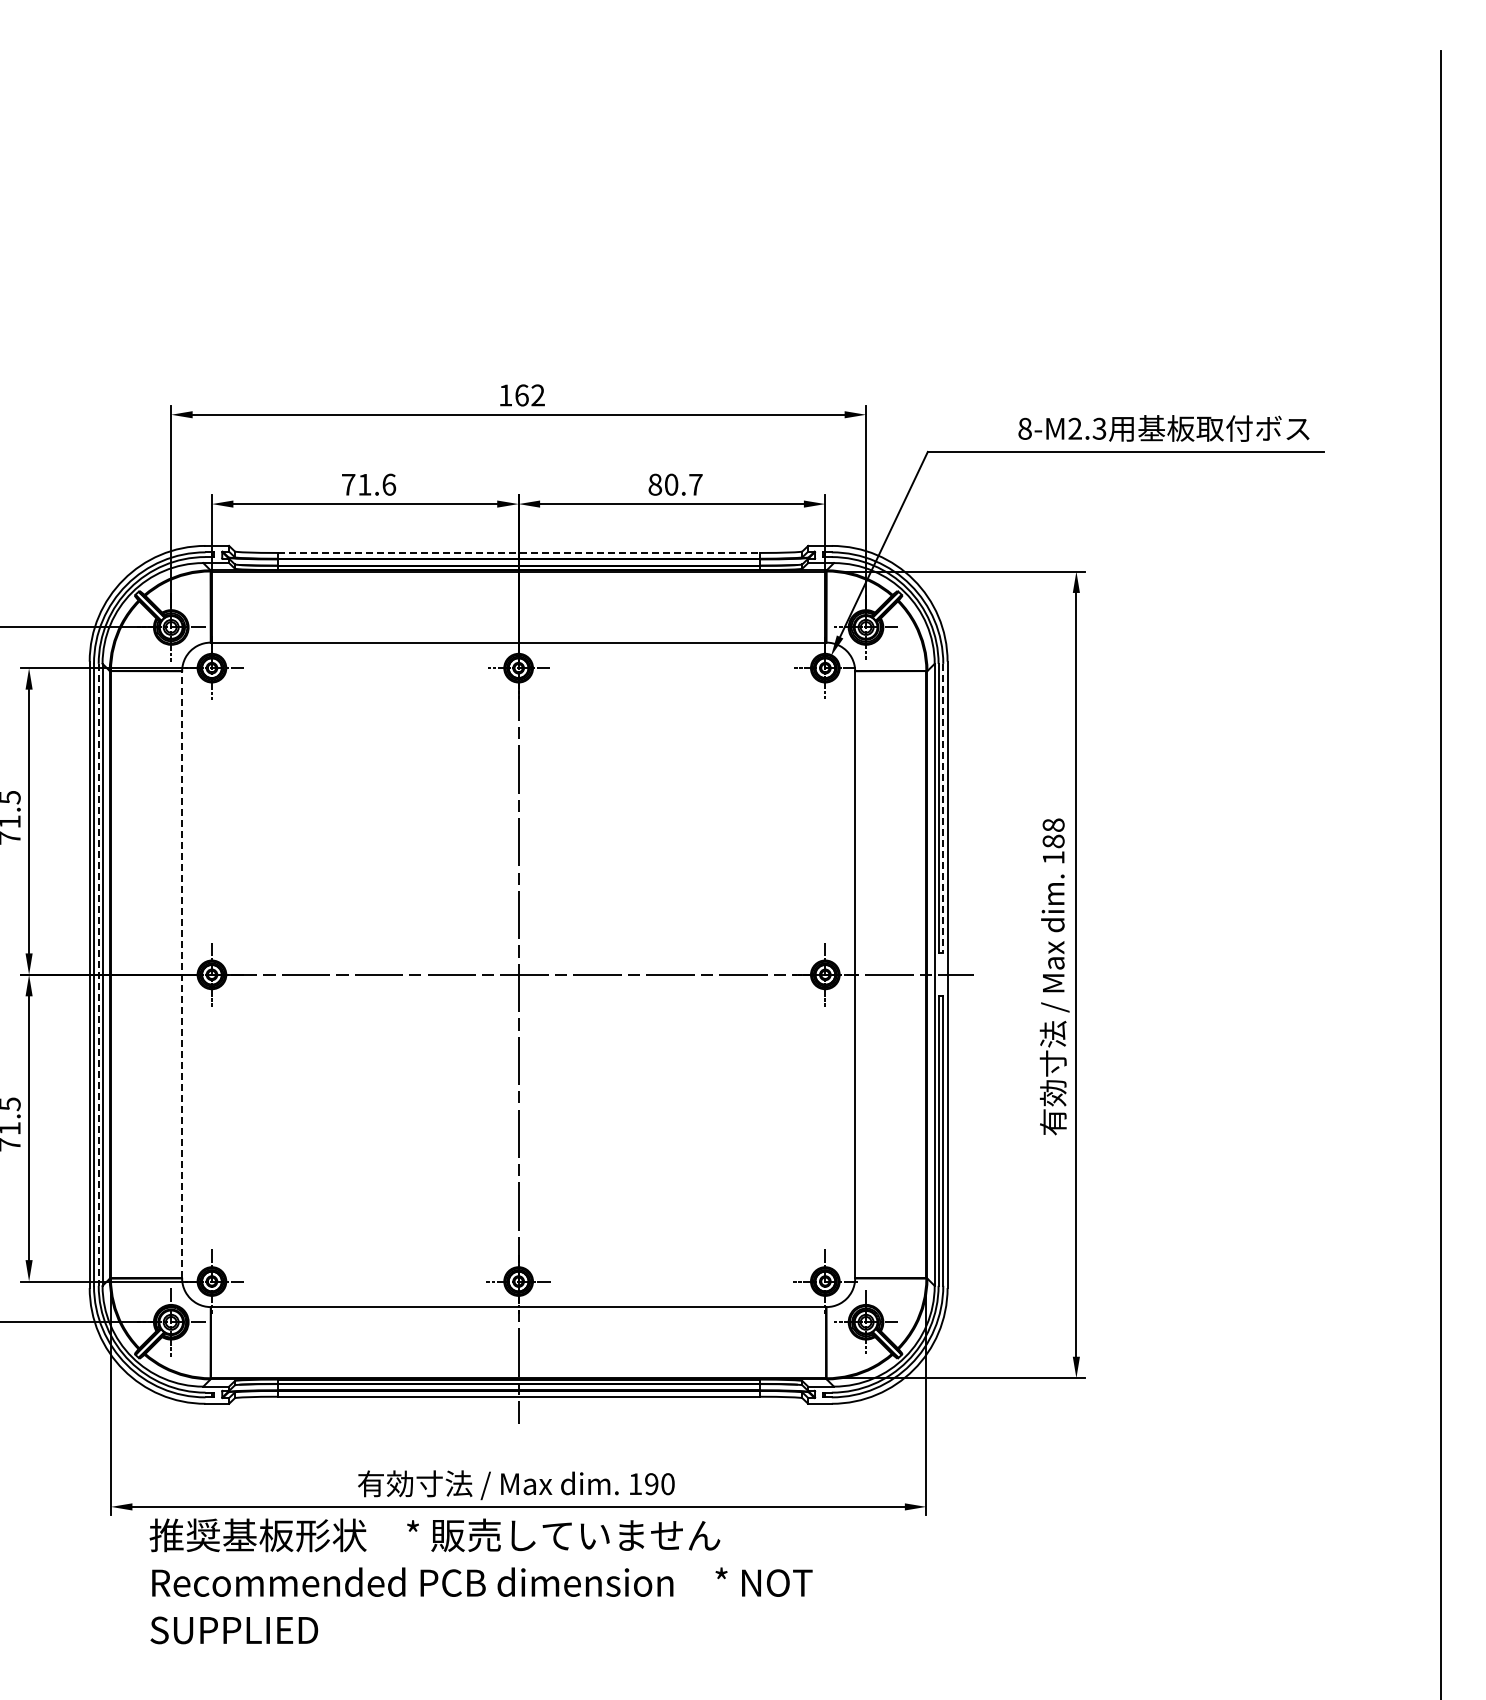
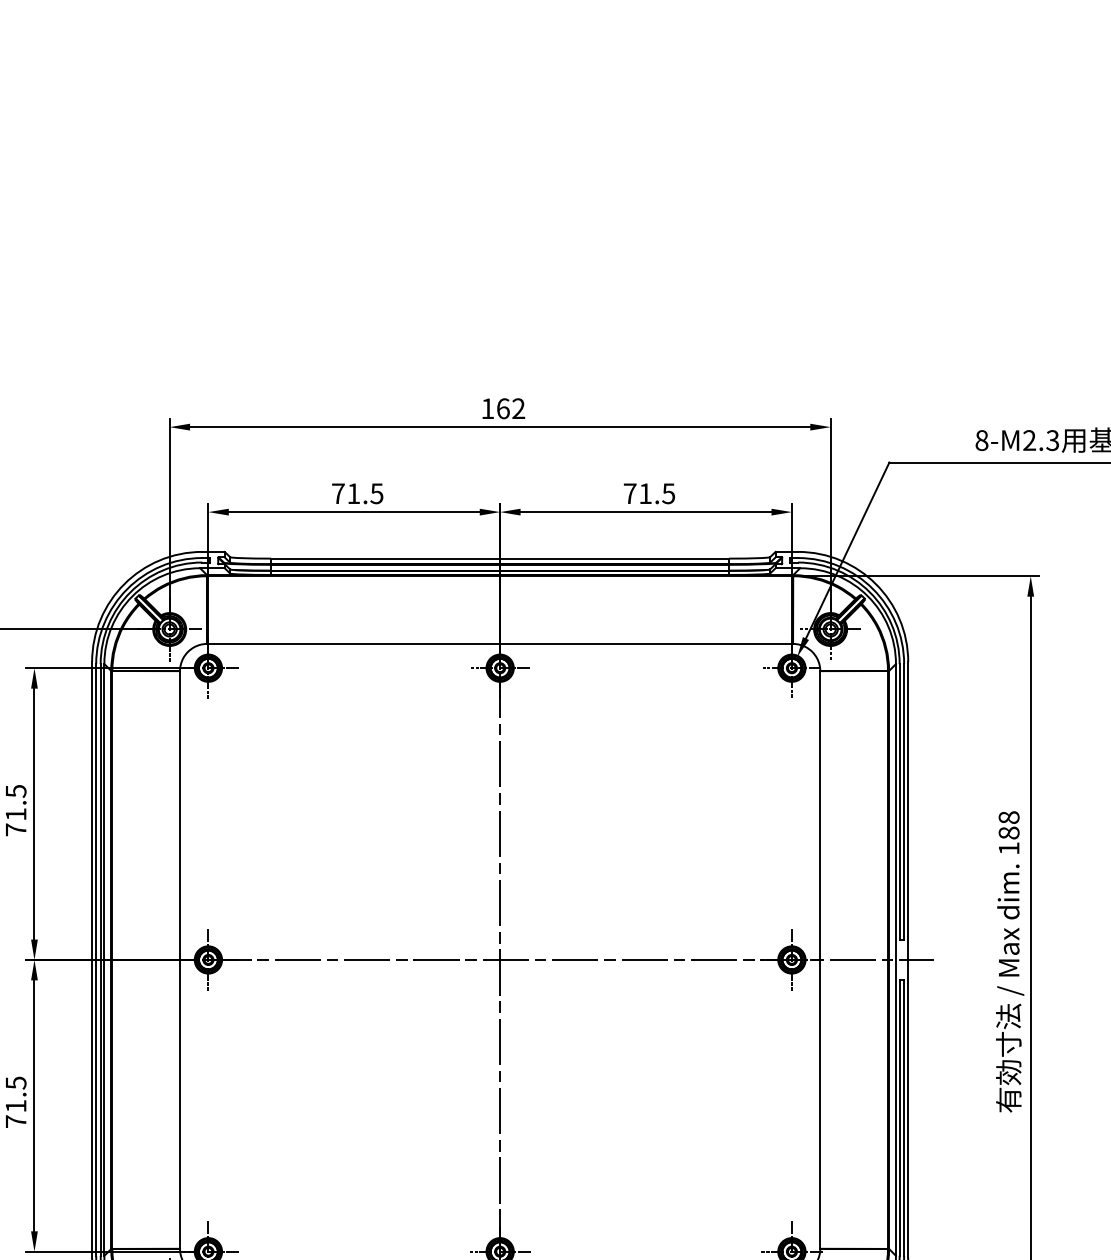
text: (389, 484) -> (377, 493), 71.6 -> 71.5
text: (675, 484) -> (649, 493), 80.7 -> 71.5
line: (518, 552) -> (500, 558), dashed -> solid
line: (943, 808) -> (904, 801), dashed -> solid
line: (98, 974) -> (100, 959), dashed -> solid
line: (182, 974) -> (180, 959), dashed -> solid

